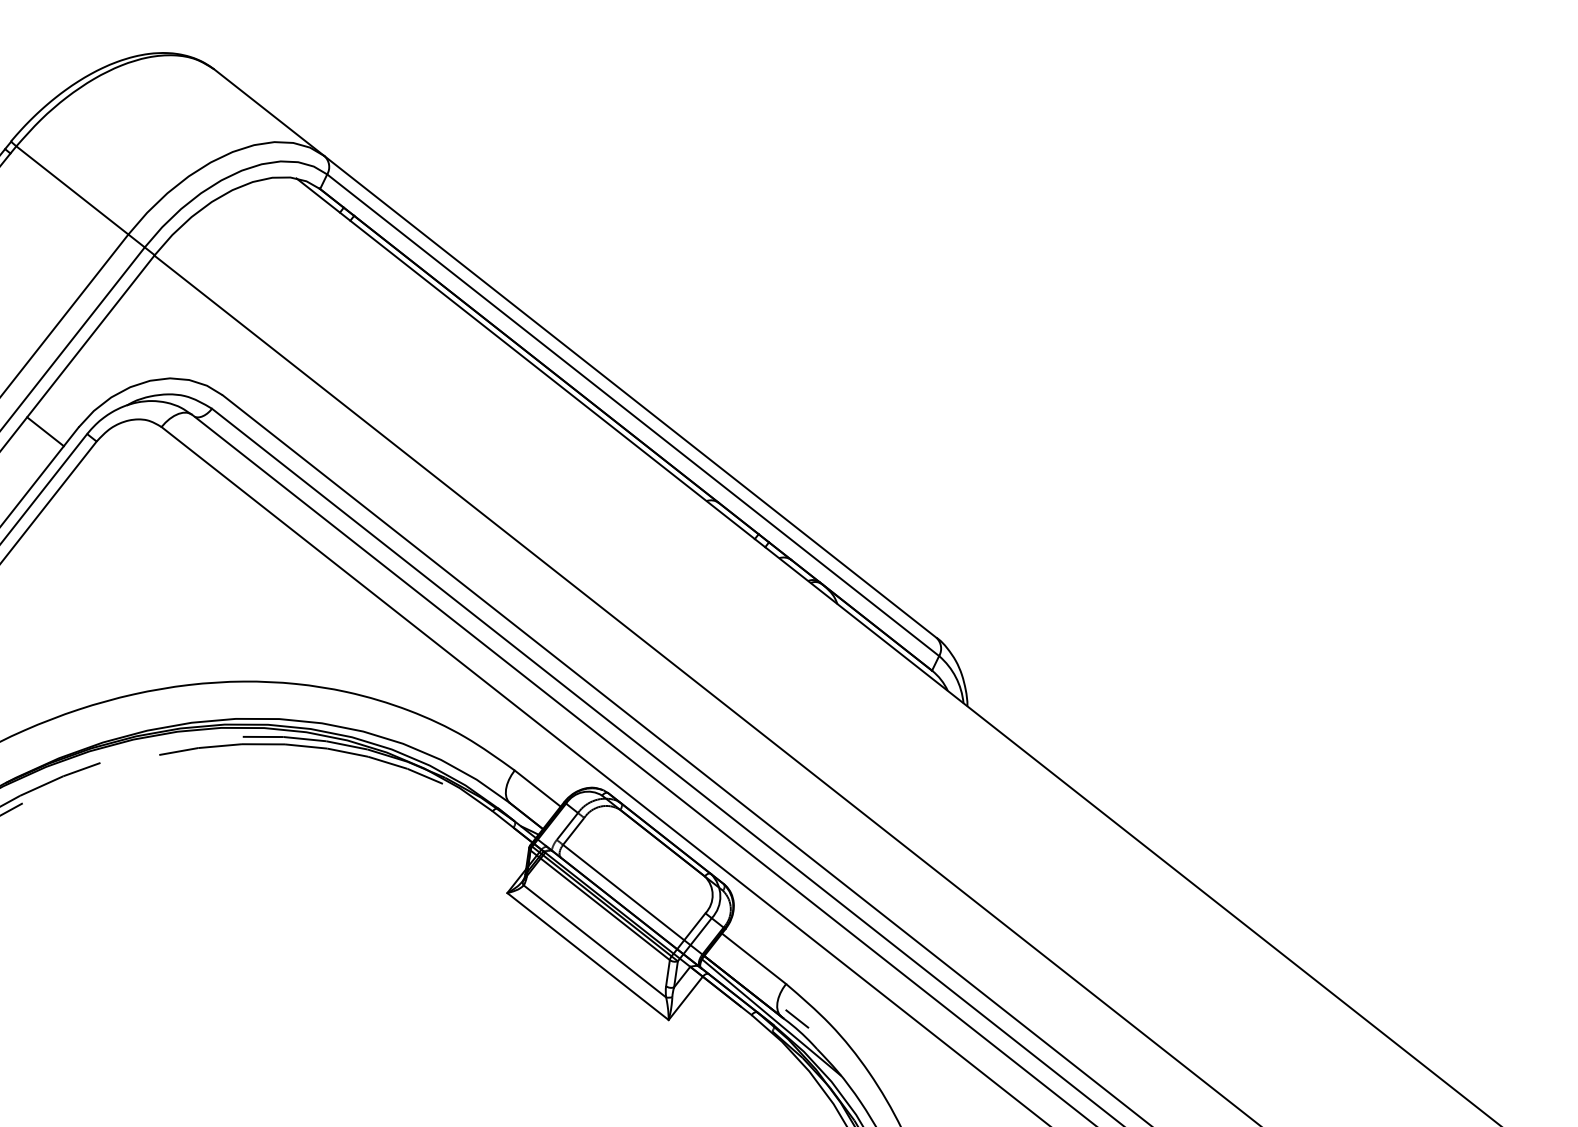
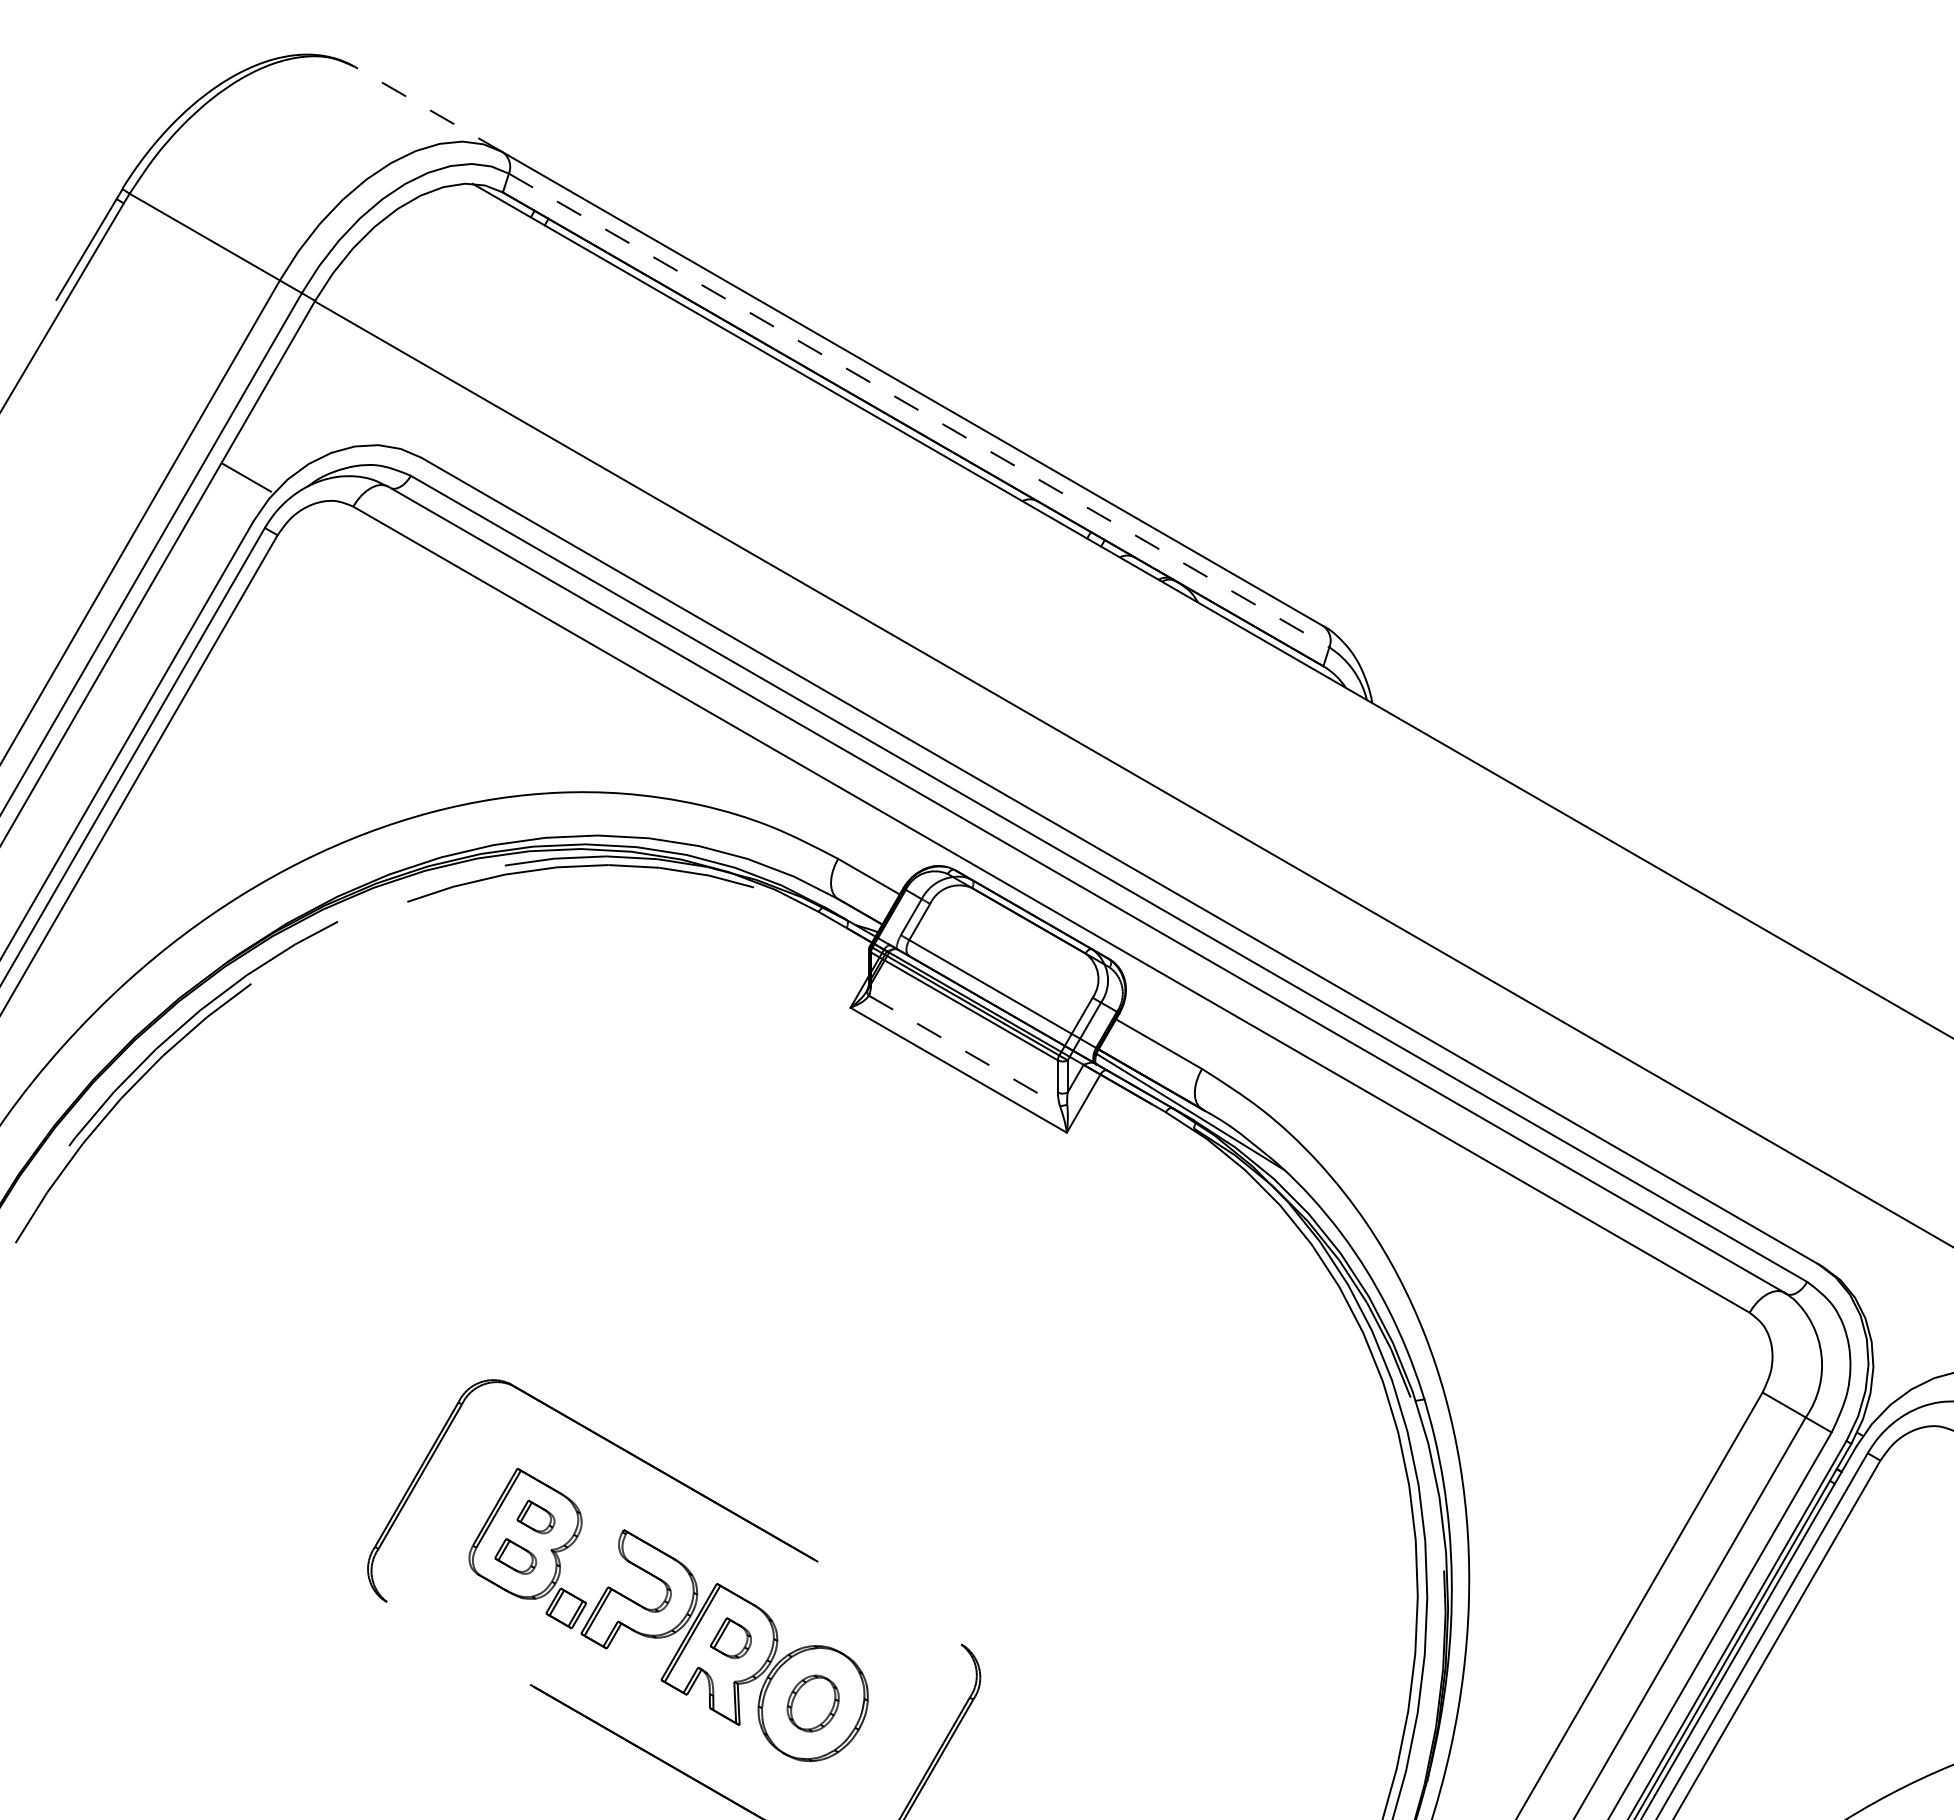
line: (269, 112) -> (428, 109), solid -> dashed
line: (633, 415) -> (919, 410), solid -> dashed
line: (44, 431) -> (245, 477), moved
line: (594, 941) -> (964, 1051), solid -> dashed
line: (797, 1018) -> (1221, 1108), removed

